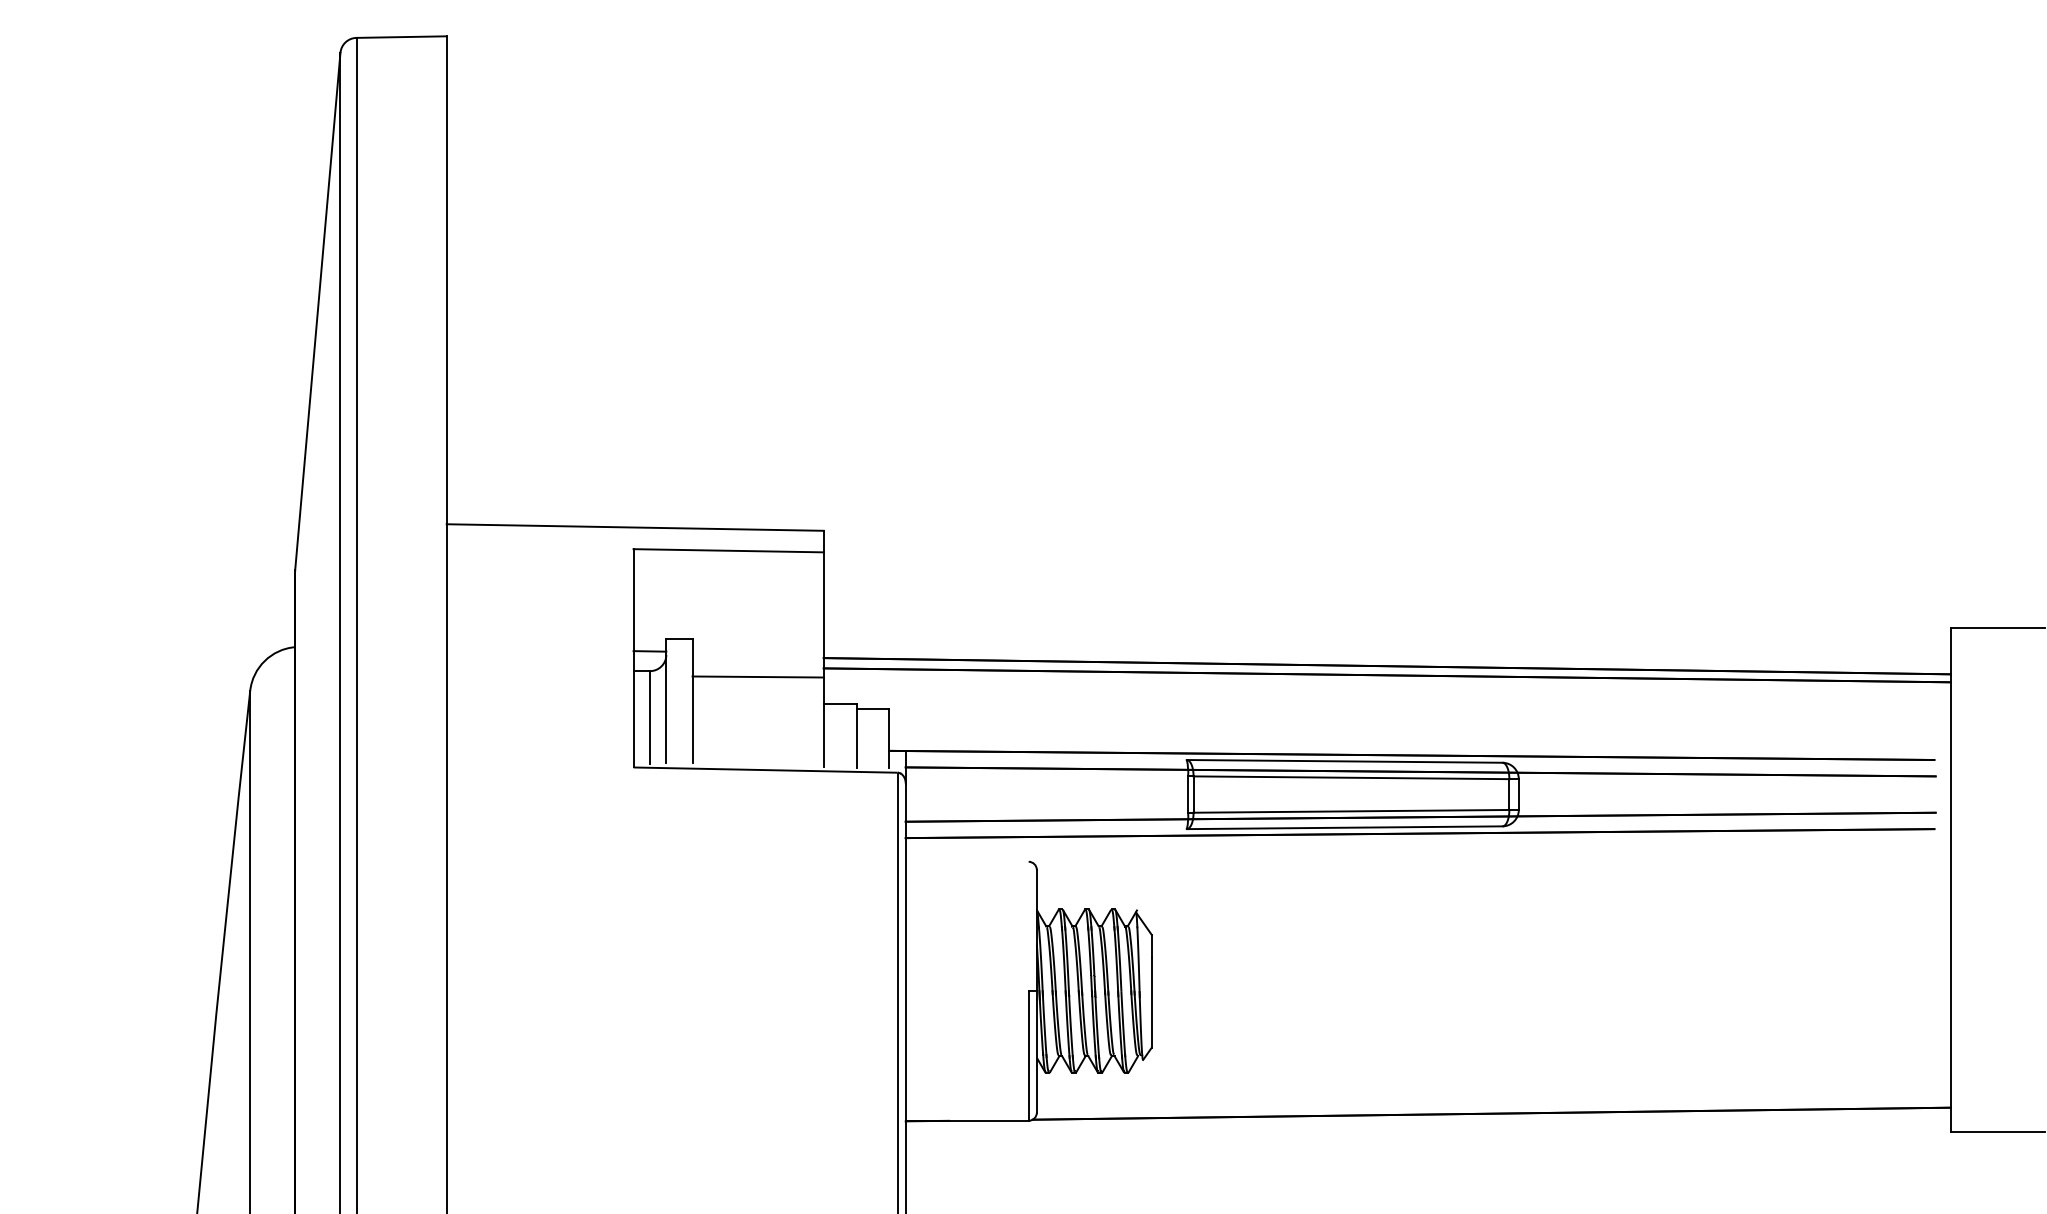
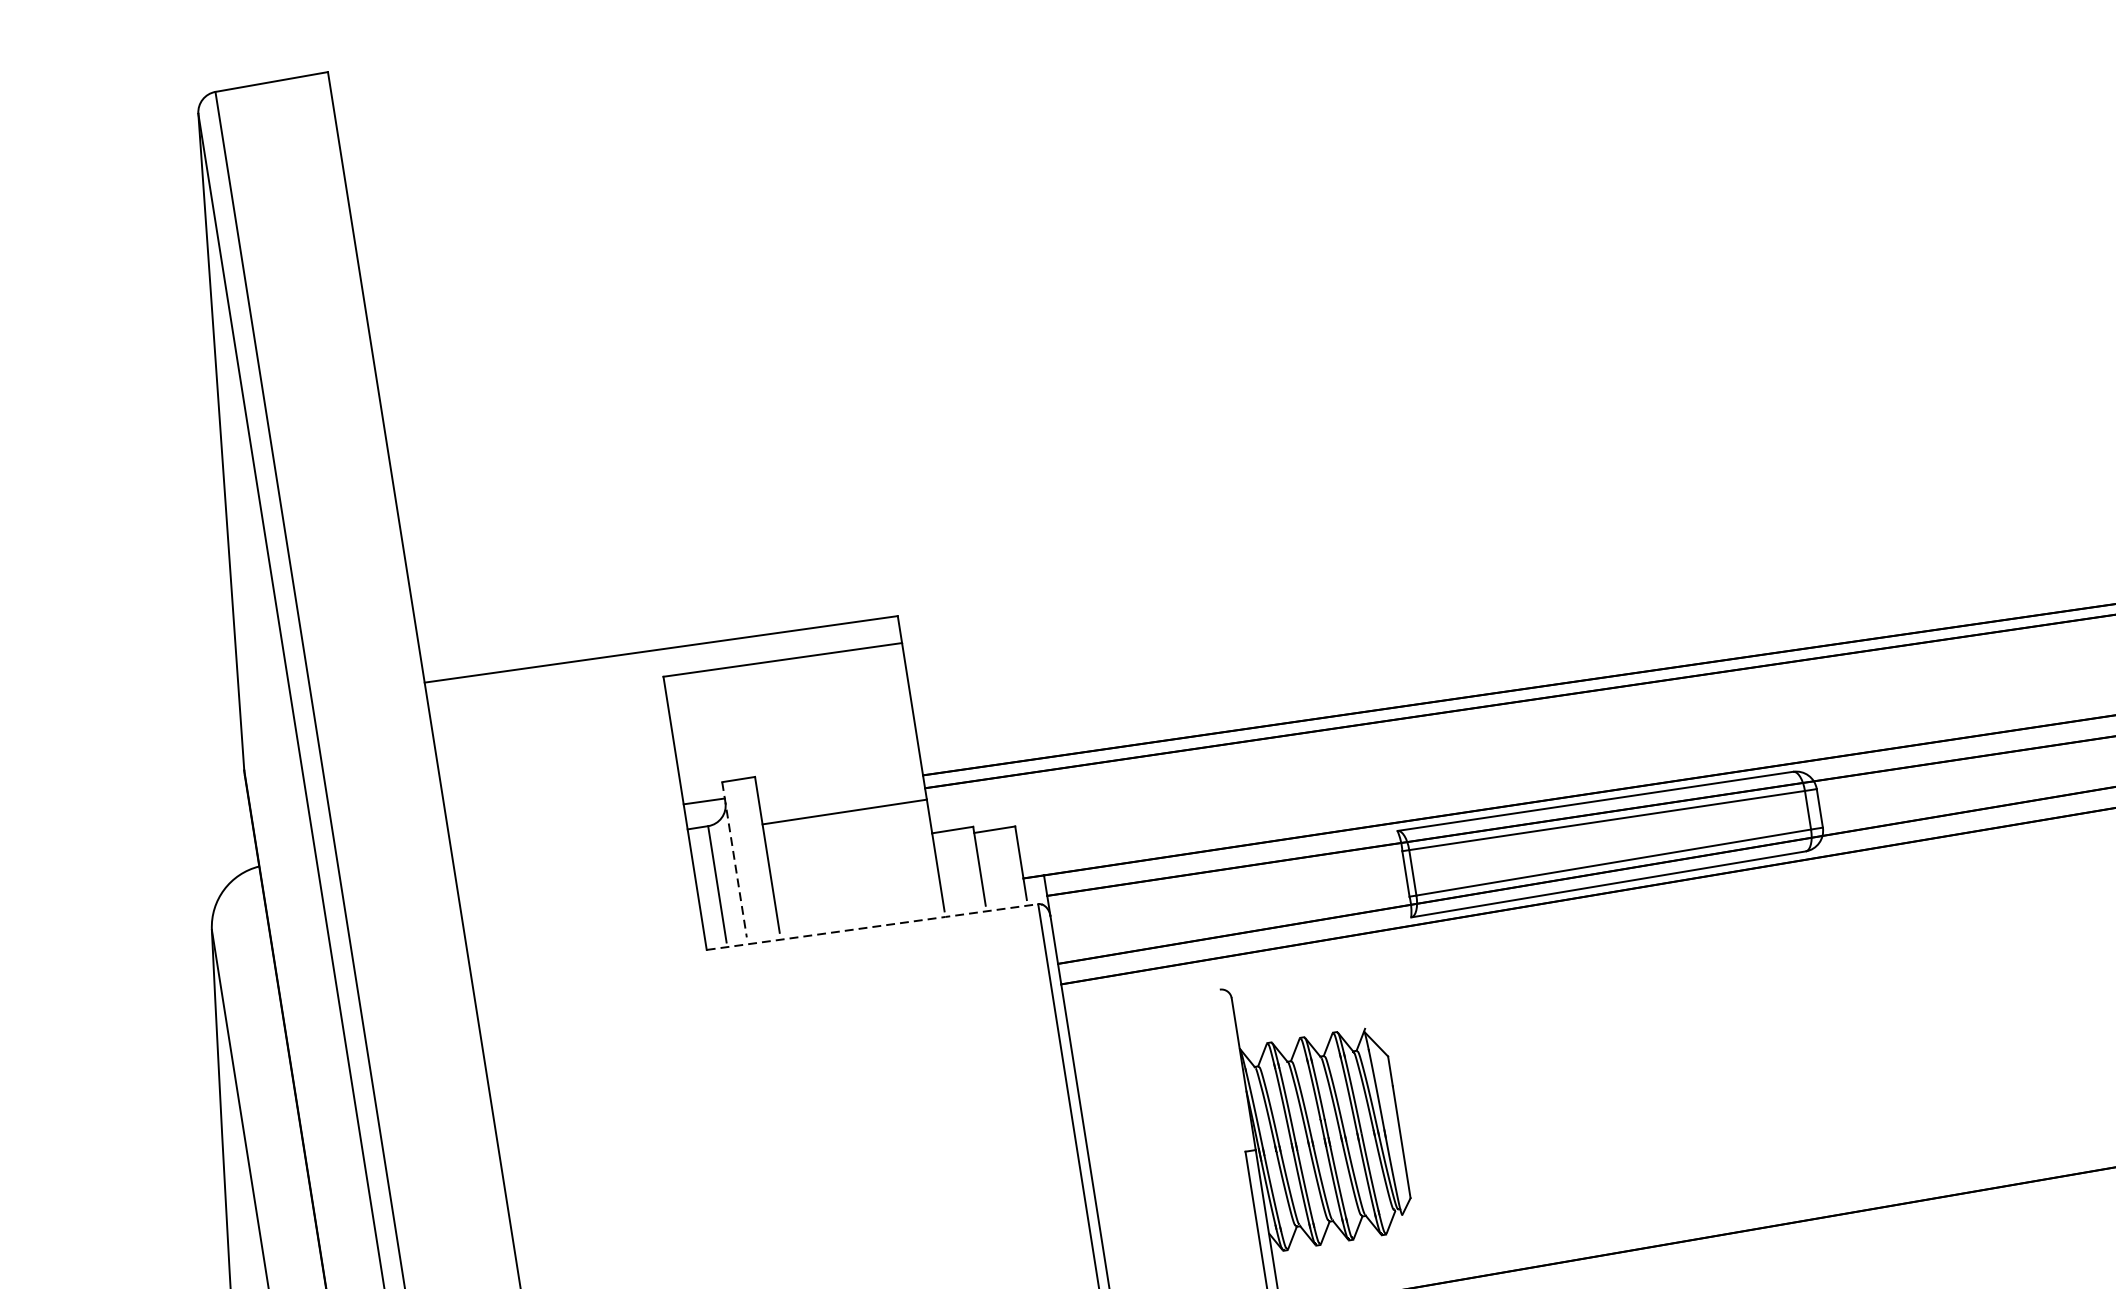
line: (666, 701) -> (734, 860), solid -> dashed
line: (765, 770) -> (872, 927), solid -> dashed

